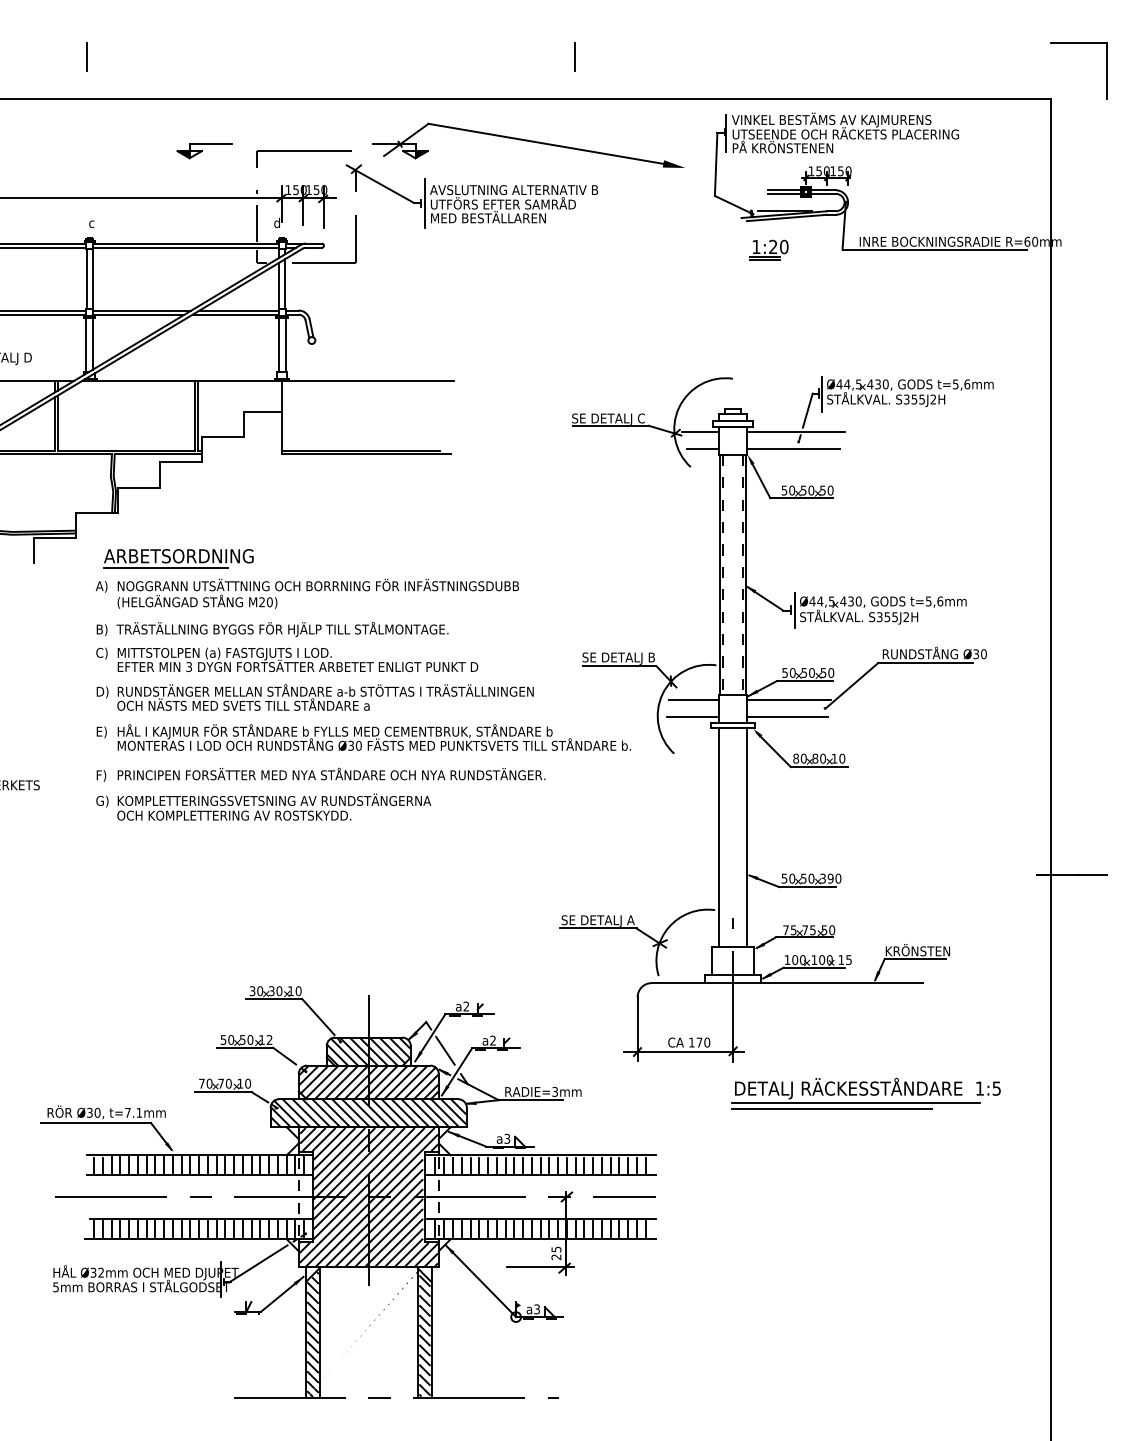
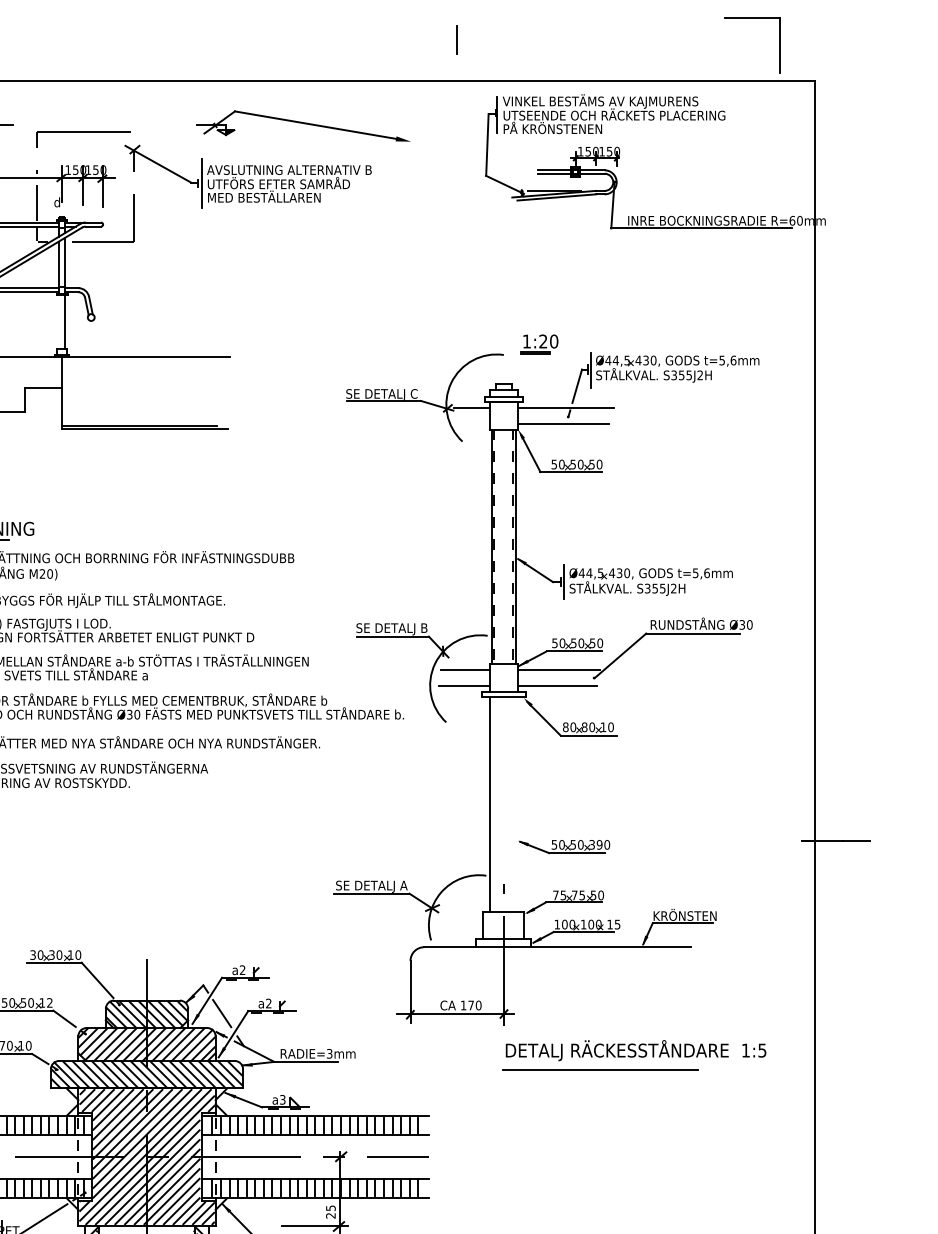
part: (1078, 43) -> (752, 18), moved
line: (574, 56) -> (456, 39), moved
part: (528, 144) -> (303, 125), size x0.7
part: (768, 249) -> (538, 343), moved
line: (278, 344) -> (58, 321), removed
line: (702, 449) -> (474, 424), removed
line: (746, 837) -> (517, 804), removed
line: (855, 1102) -> (623, 1064), removed

